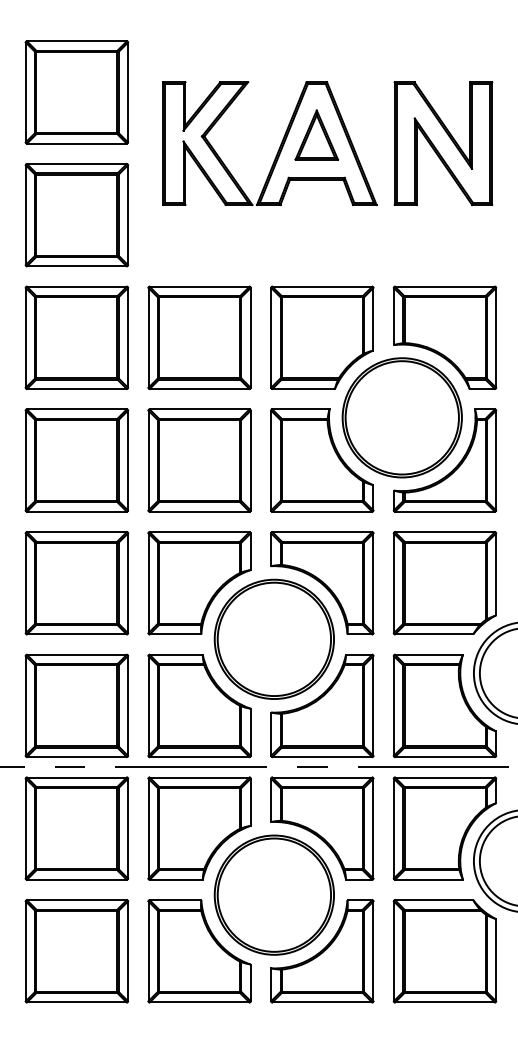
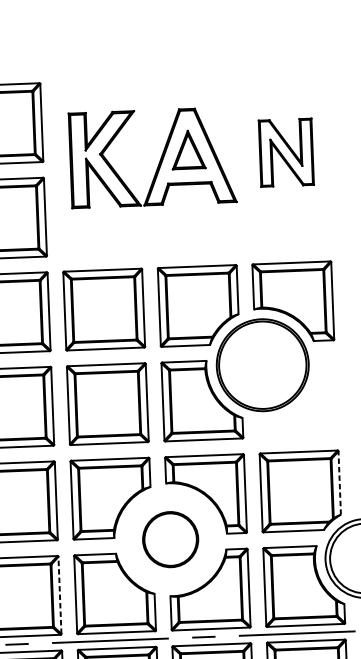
part: (443, 143) -> (286, 152), size x0.7
part: (453, 468) -> (303, 402), removed
line: (496, 573) -> (339, 482), solid -> dashed
part: (273, 638) -> (170, 539), size x0.6
line: (128, 705) -> (60, 595), solid -> dashed

